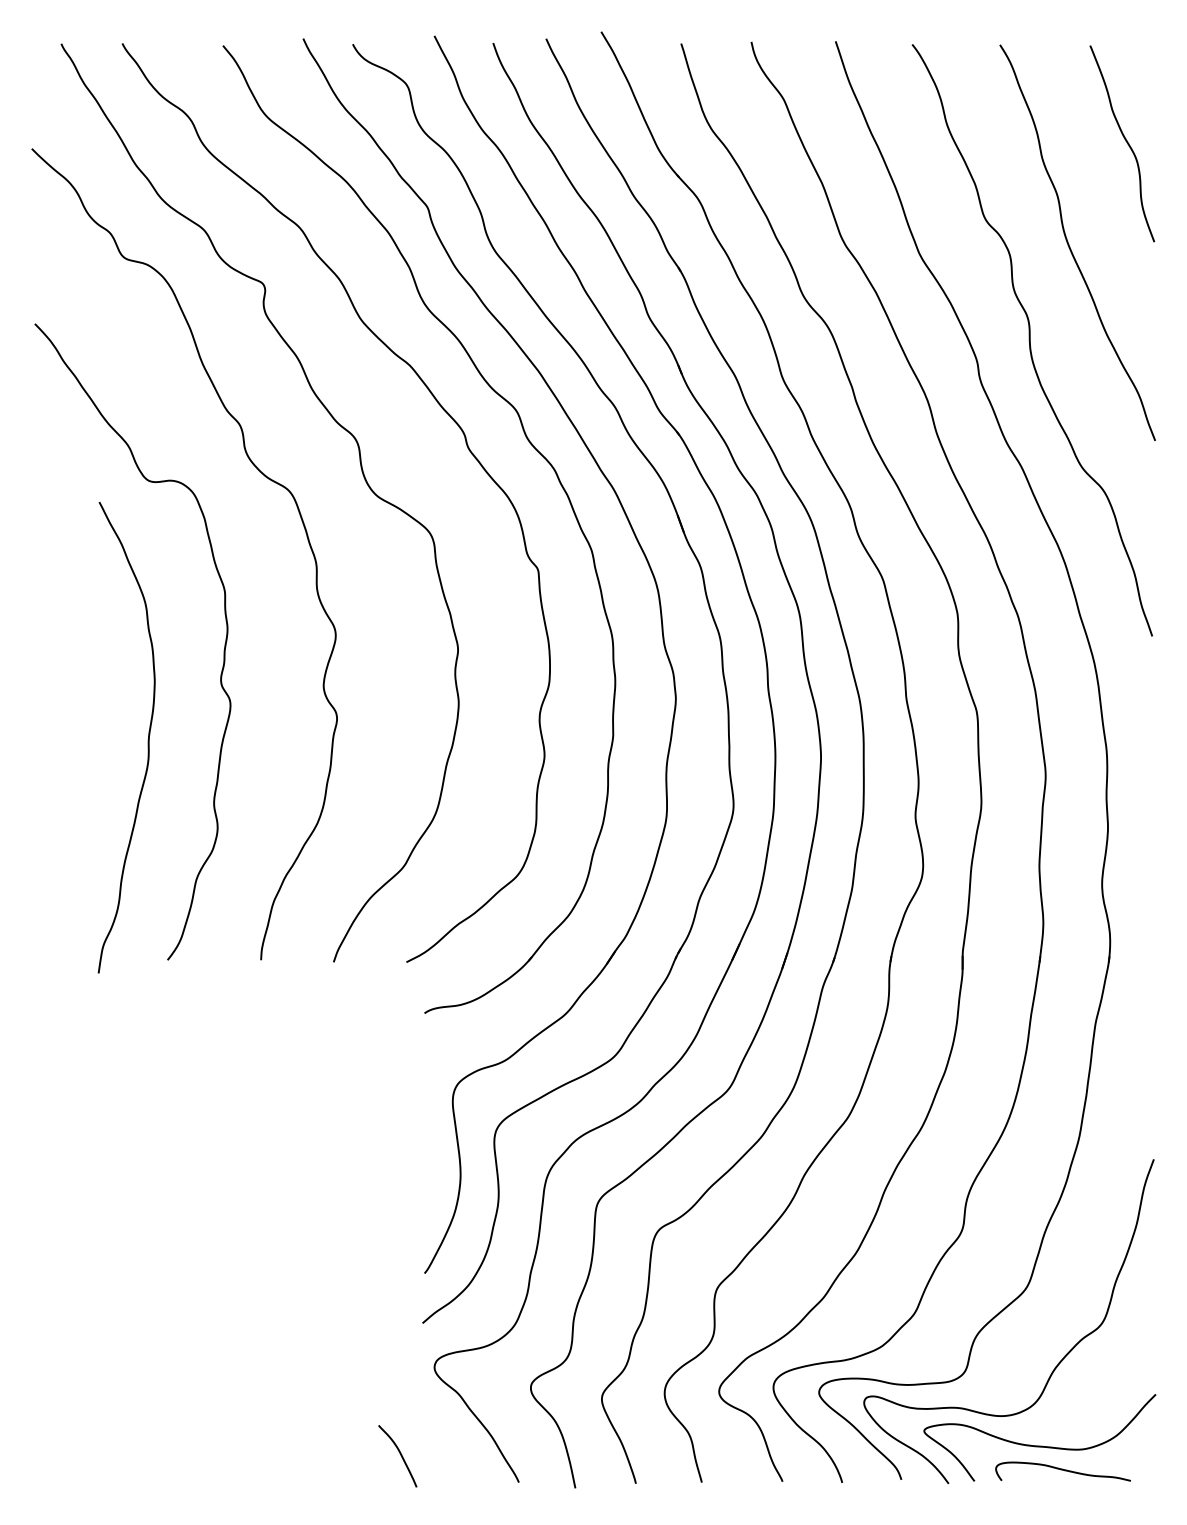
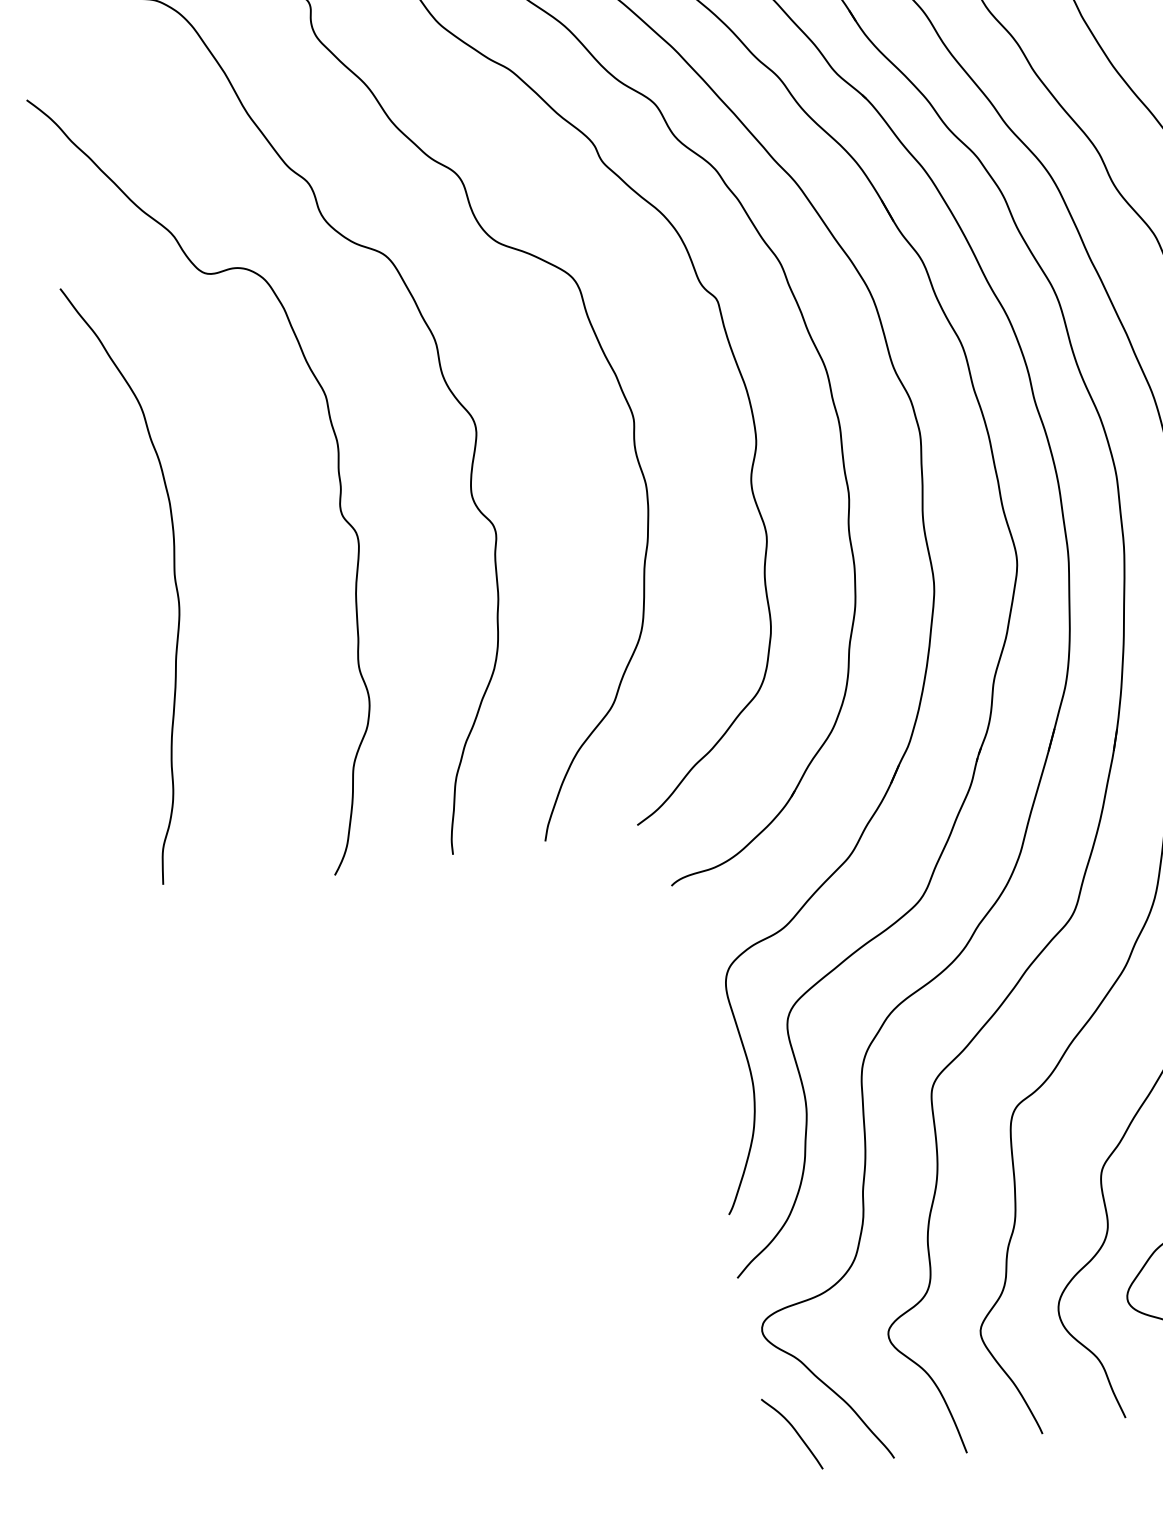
curve: (147, 739) -> (173, 578), moved
curve: (400, 1455) -> (795, 1432), moved

